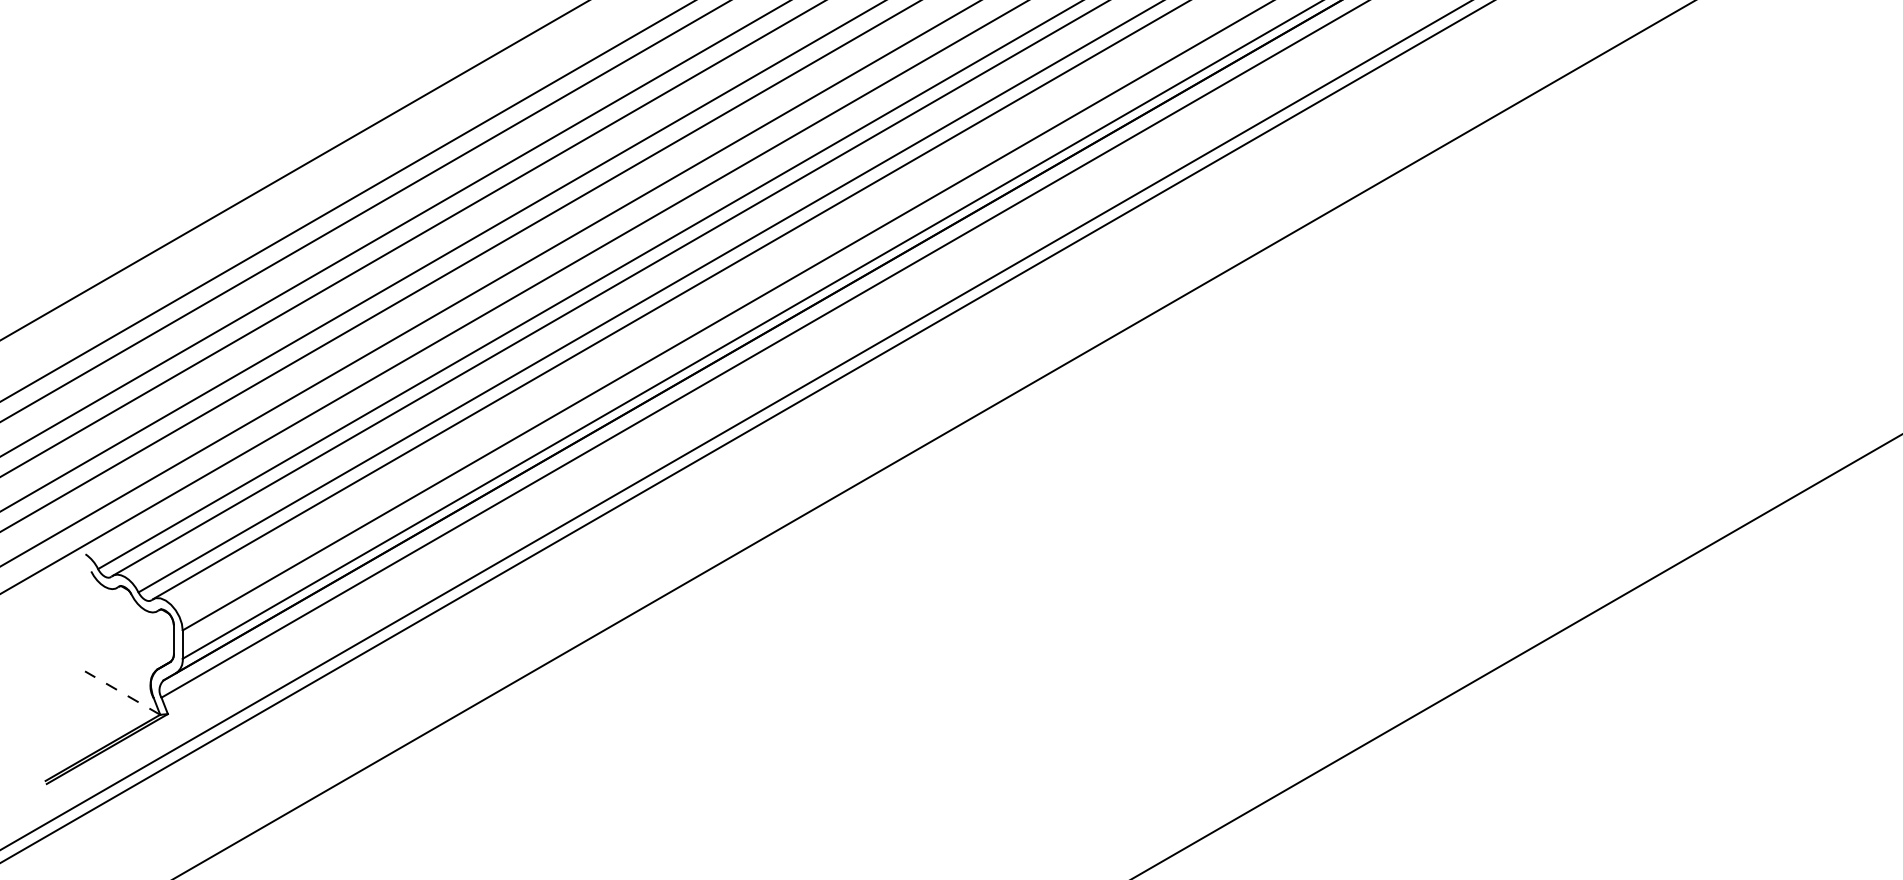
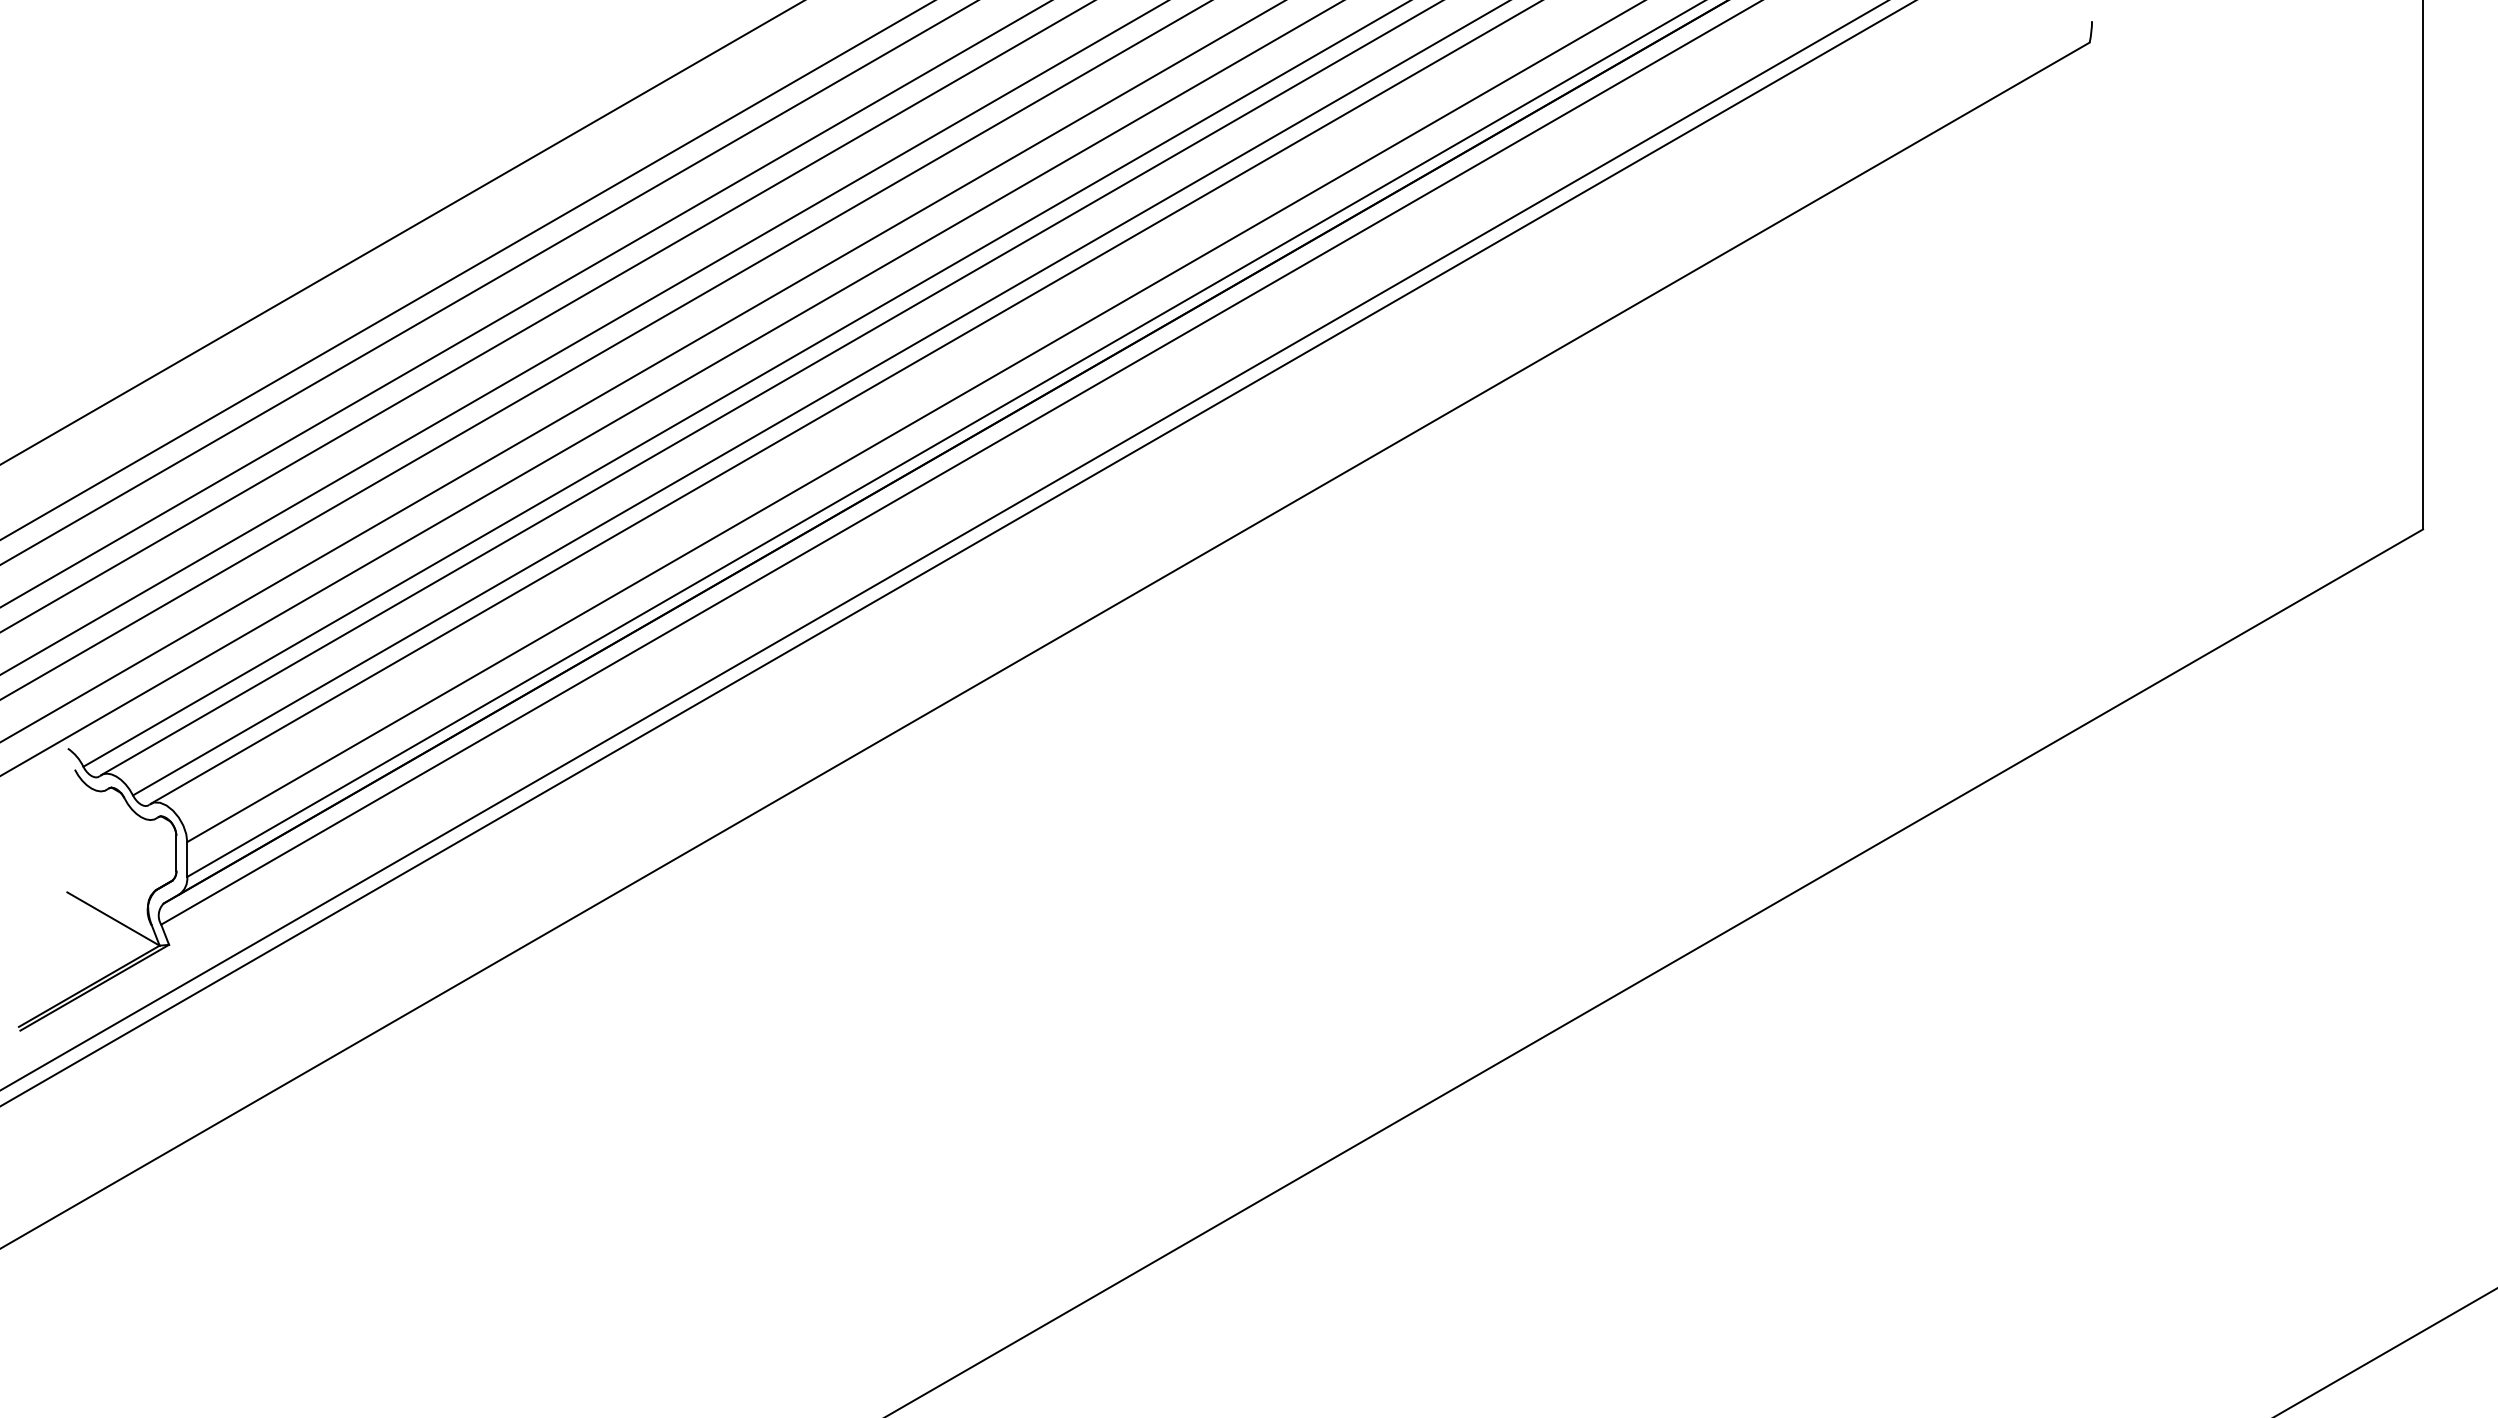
line: (122, 692) -> (113, 918), dashed -> solid

